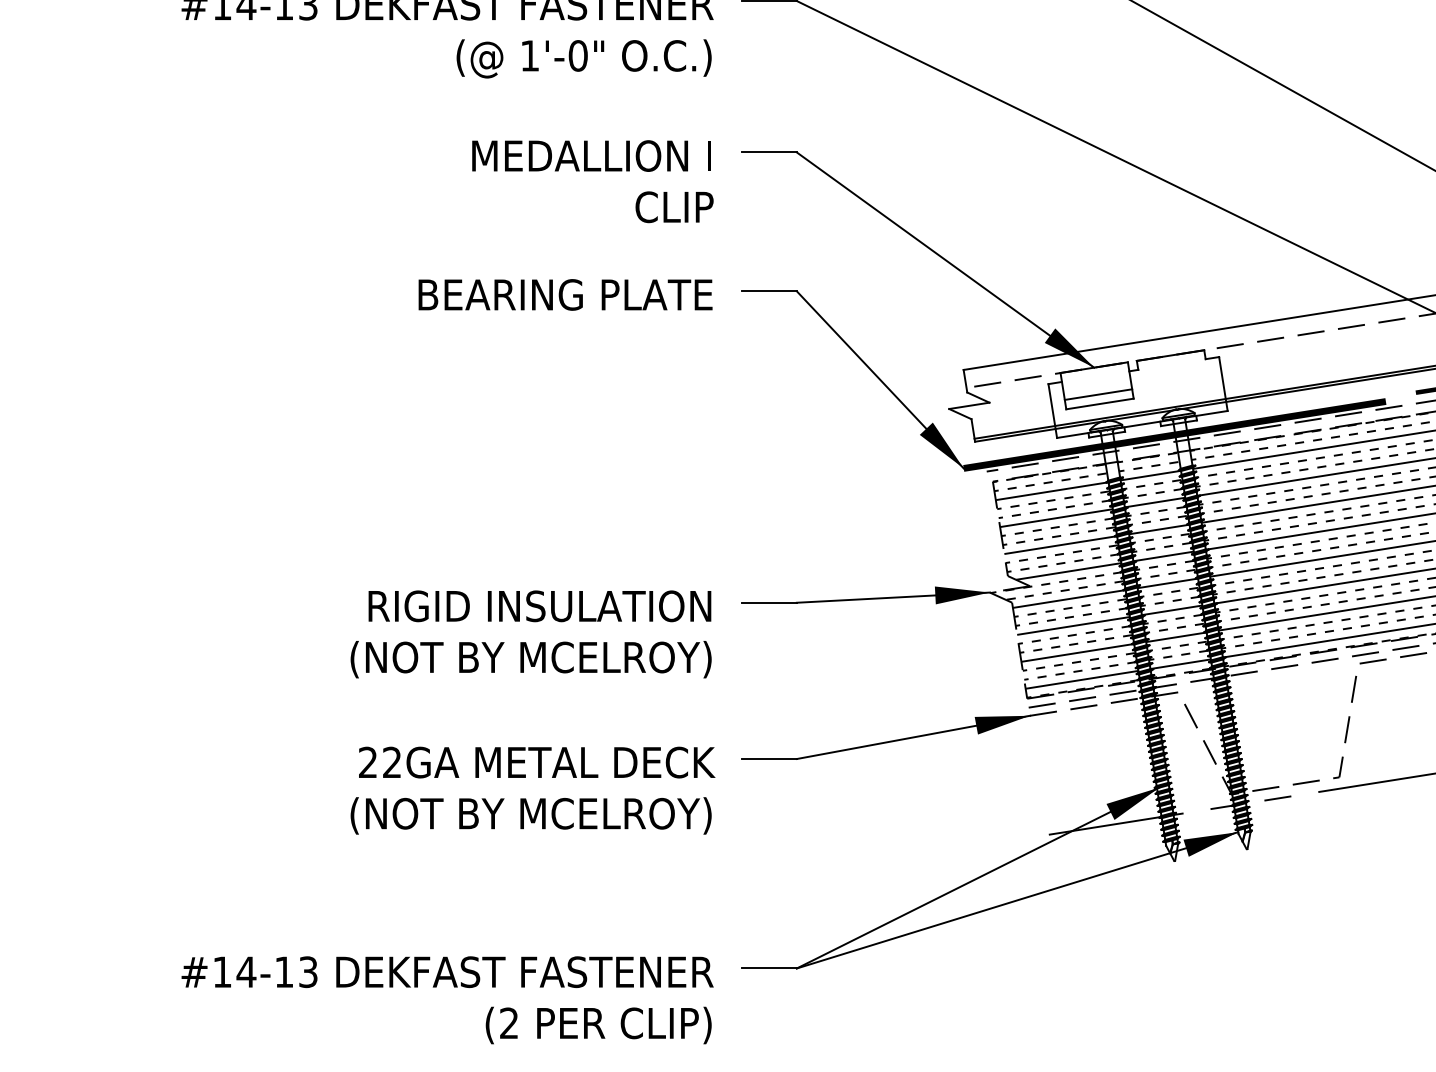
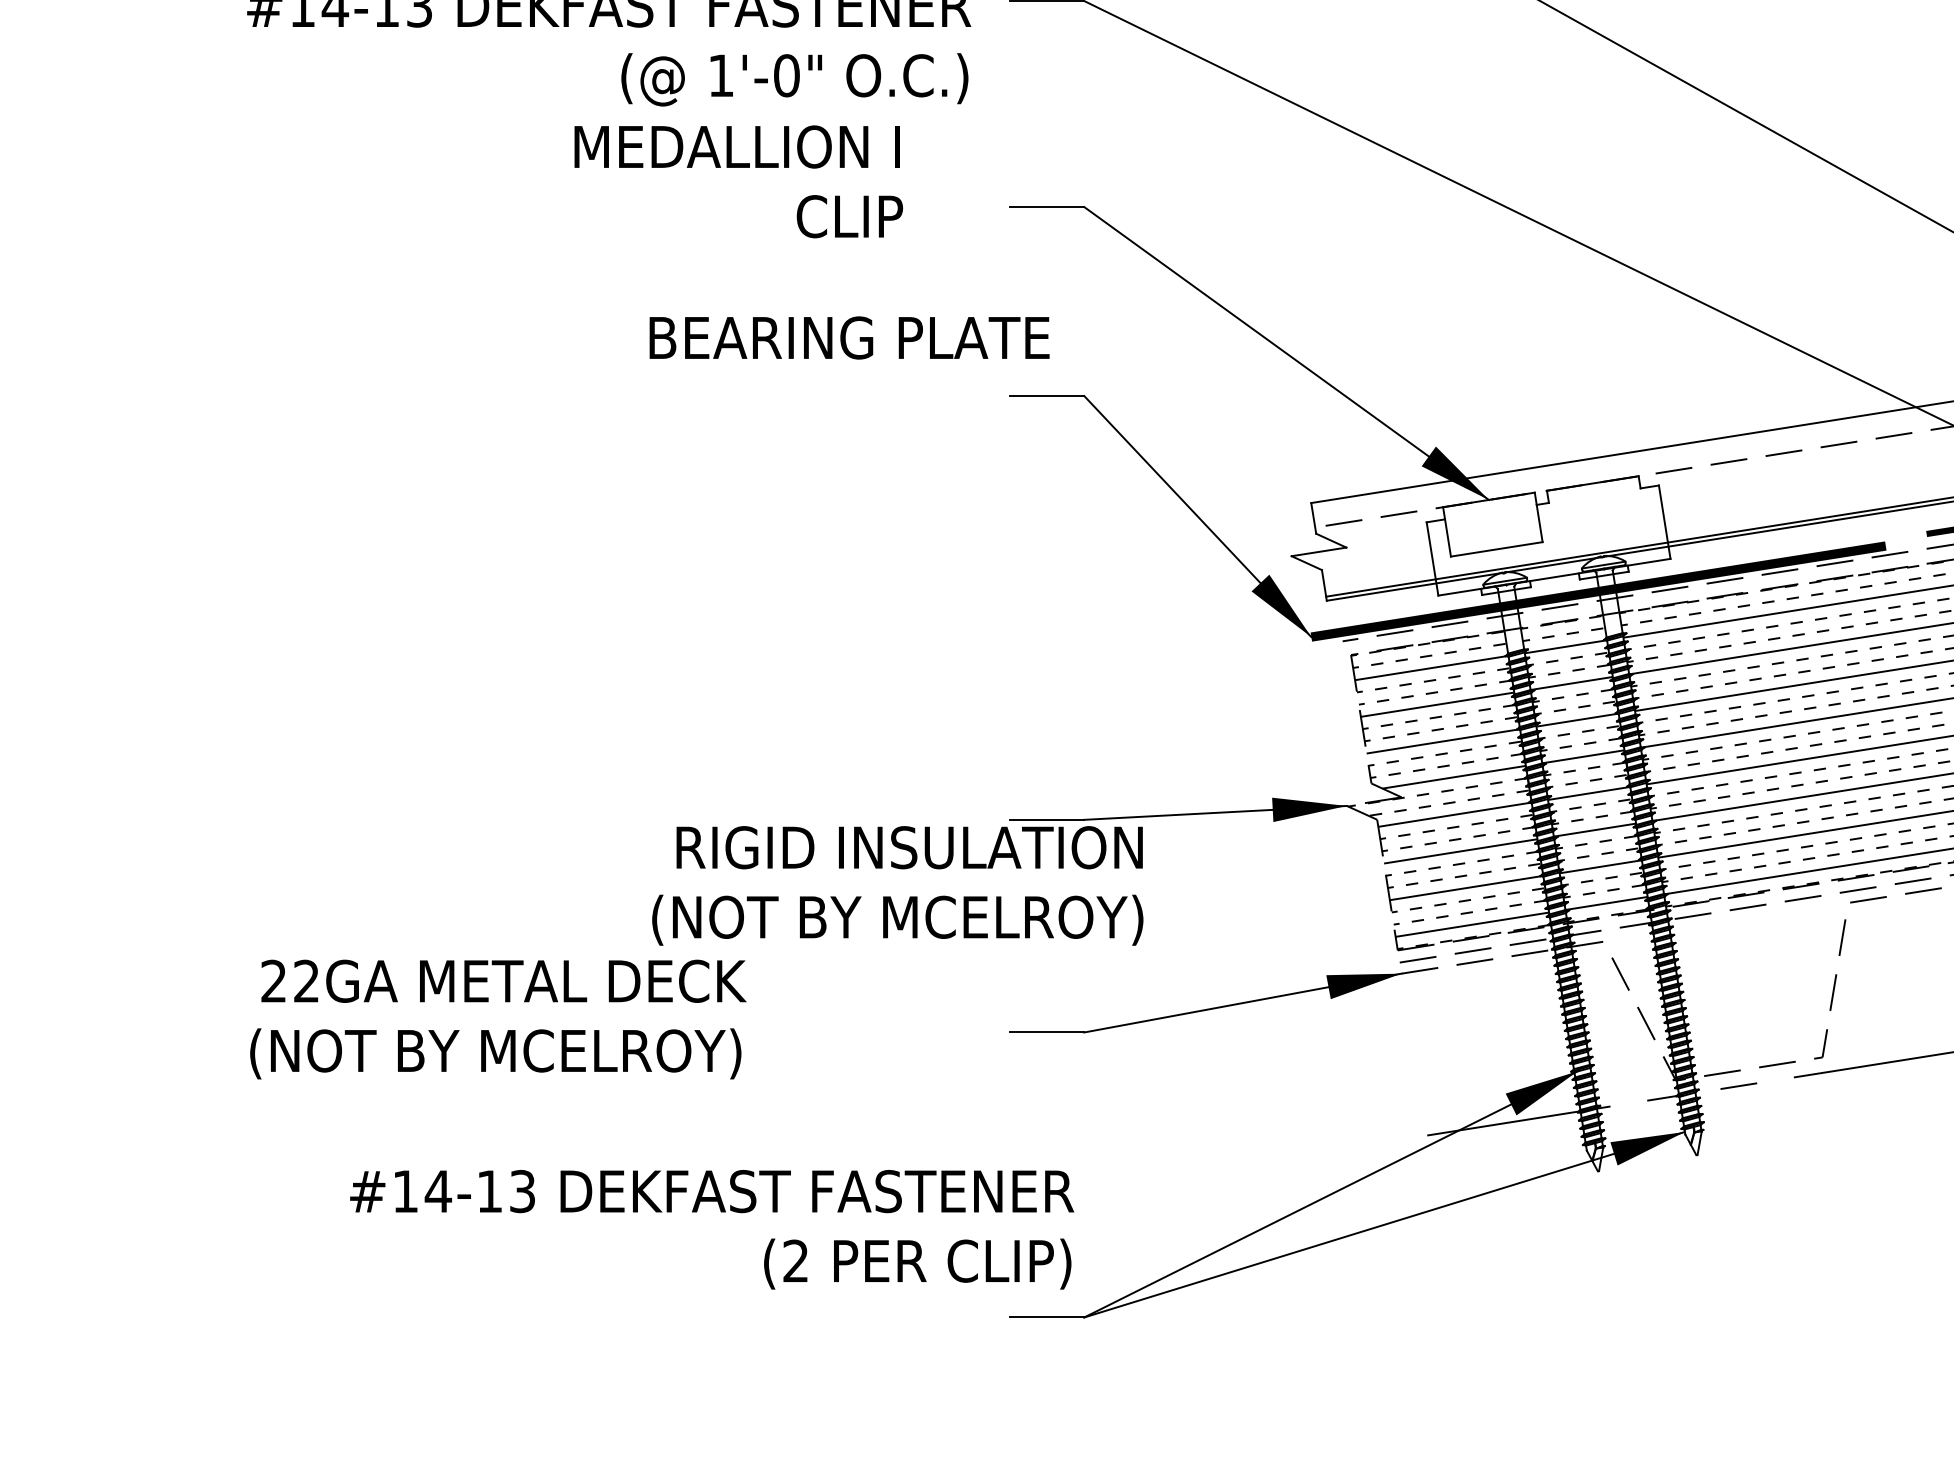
text: (592, 181) -> (738, 181), moved
text: (565, 294) -> (849, 337), moved
line: (1098, 394) -> (1494, 536), removed
text: (530, 634) -> (897, 885), moved
text: (533, 790) -> (498, 1019), moved
text: (447, 1000) -> (712, 1229), moved

